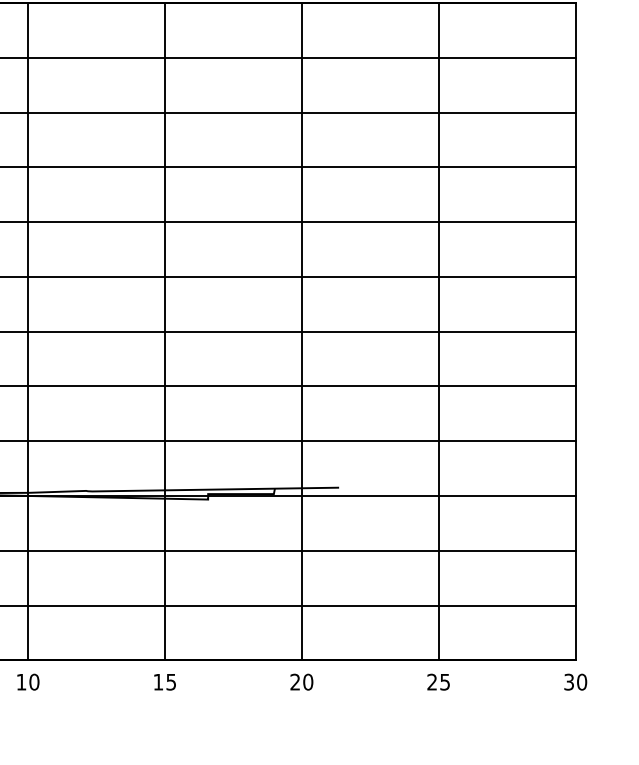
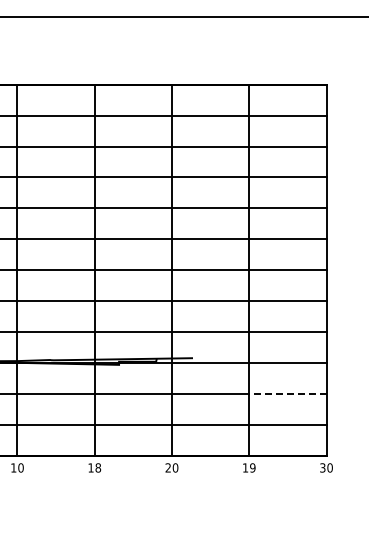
line: (506, 550) -> (287, 393), solid -> dashed
text: (171, 681) -> (98, 467), 15 -> 18
text: (437, 681) -> (248, 467), 25 -> 19

